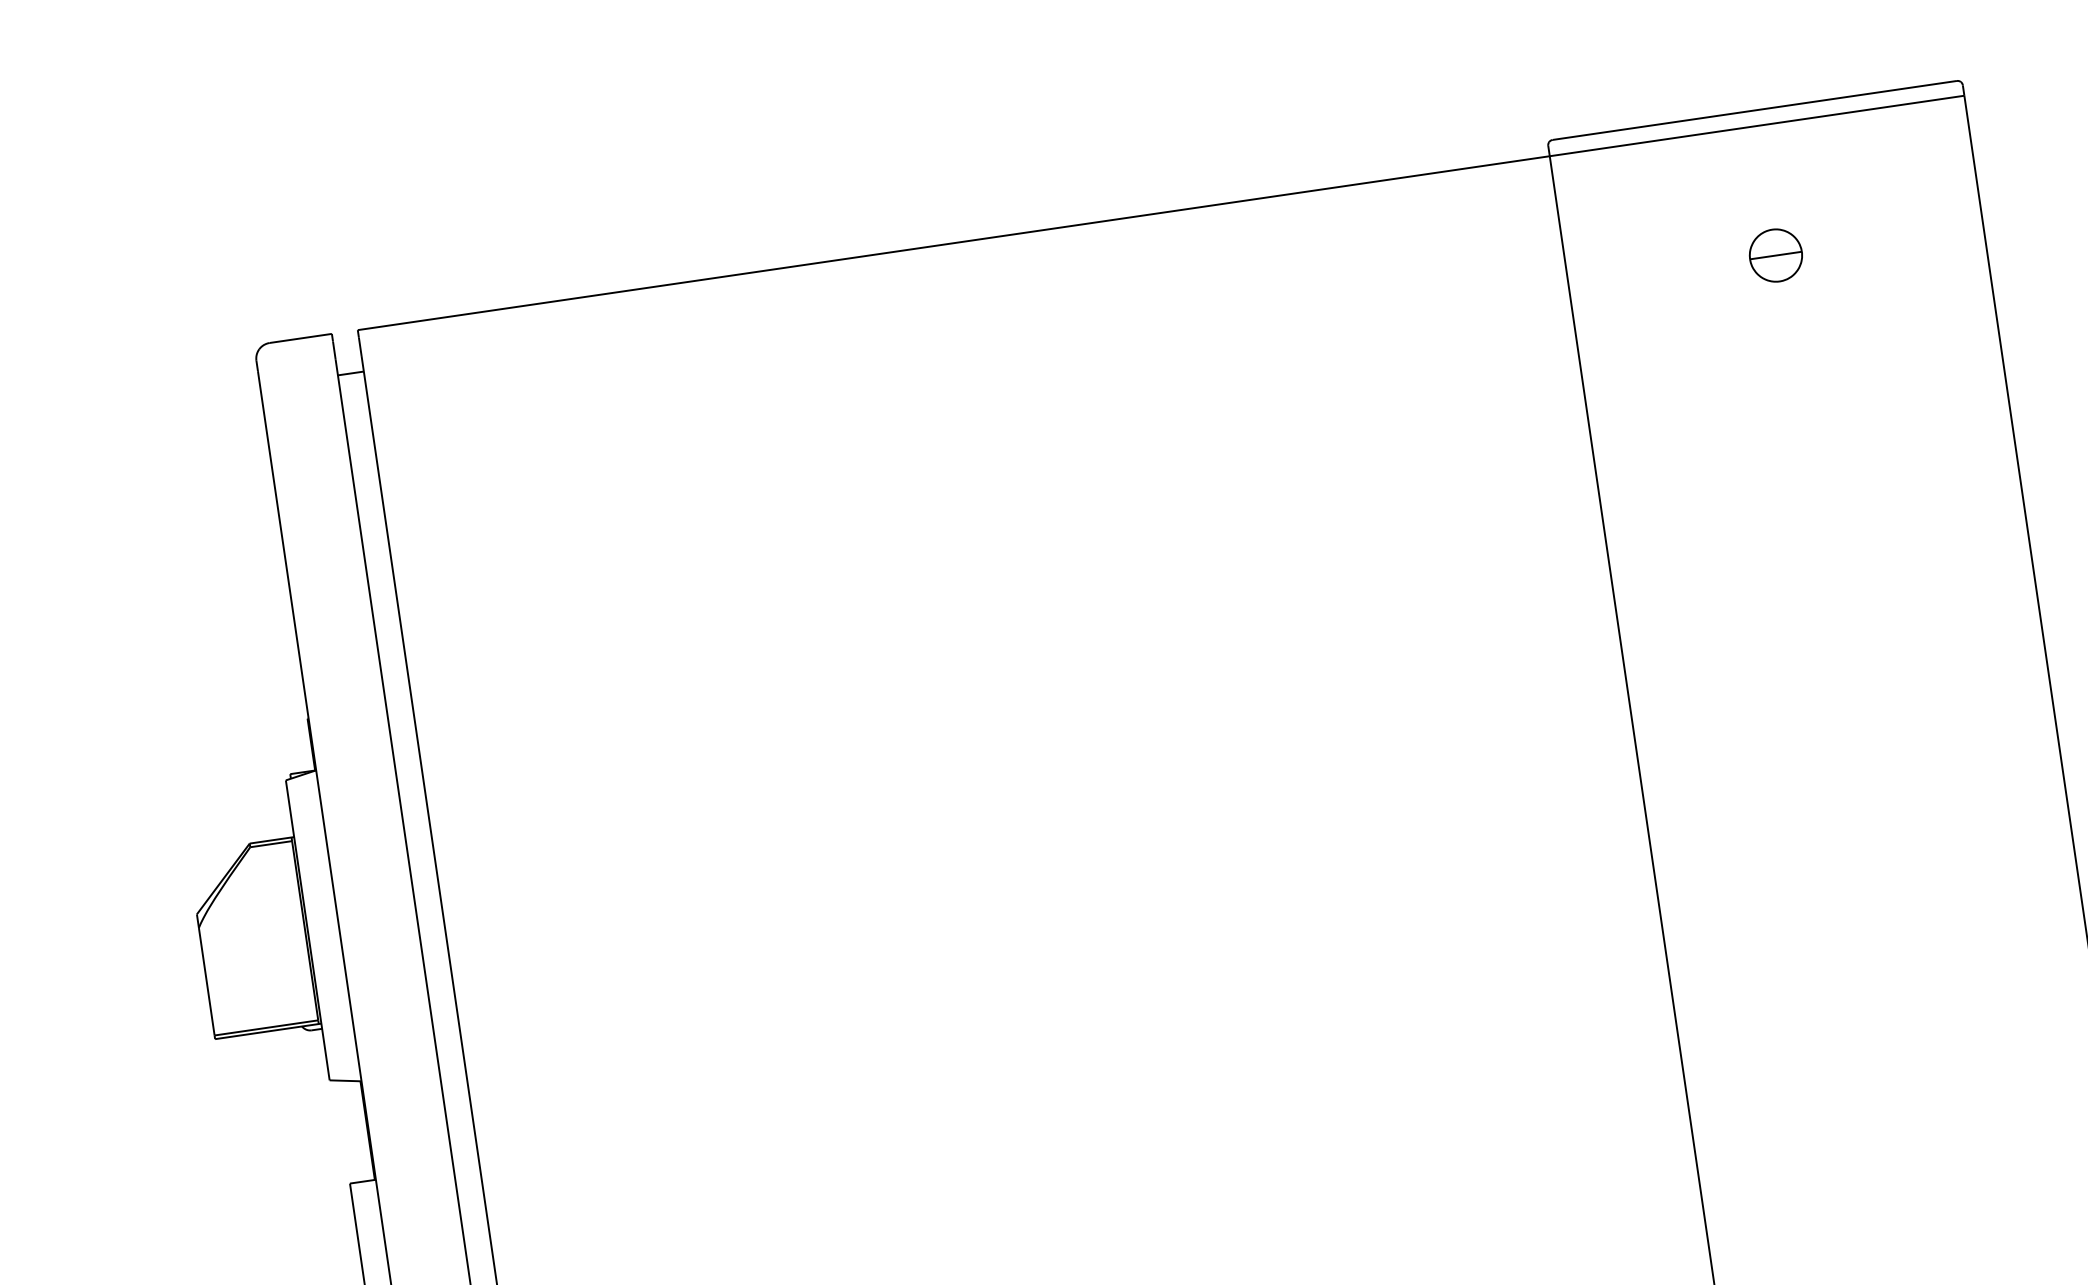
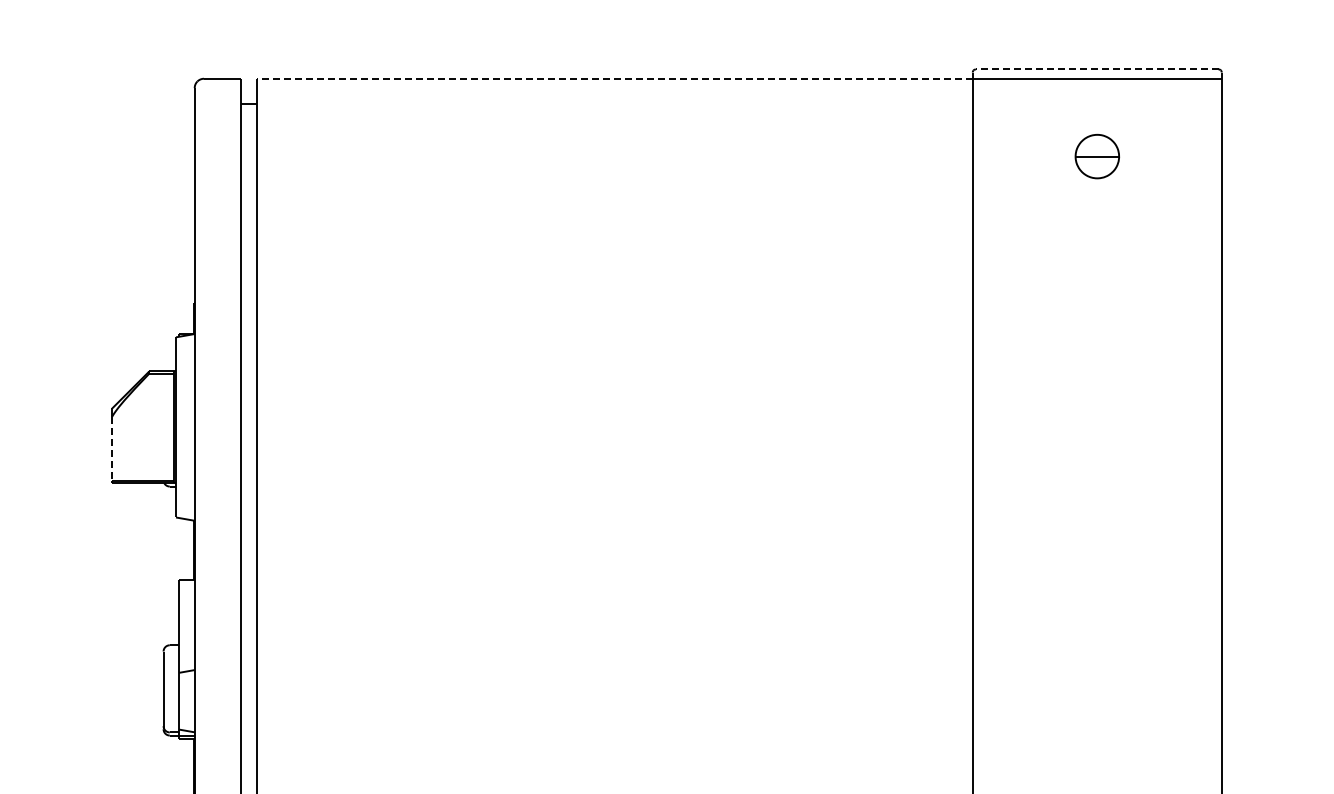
line: (1753, 110) -> (1096, 69), solid -> dashed
line: (953, 242) -> (614, 78), solid -> dashed
part: (1774, 255) -> (1096, 156), size x1.4
line: (207, 982) -> (112, 449), solid -> dashed

